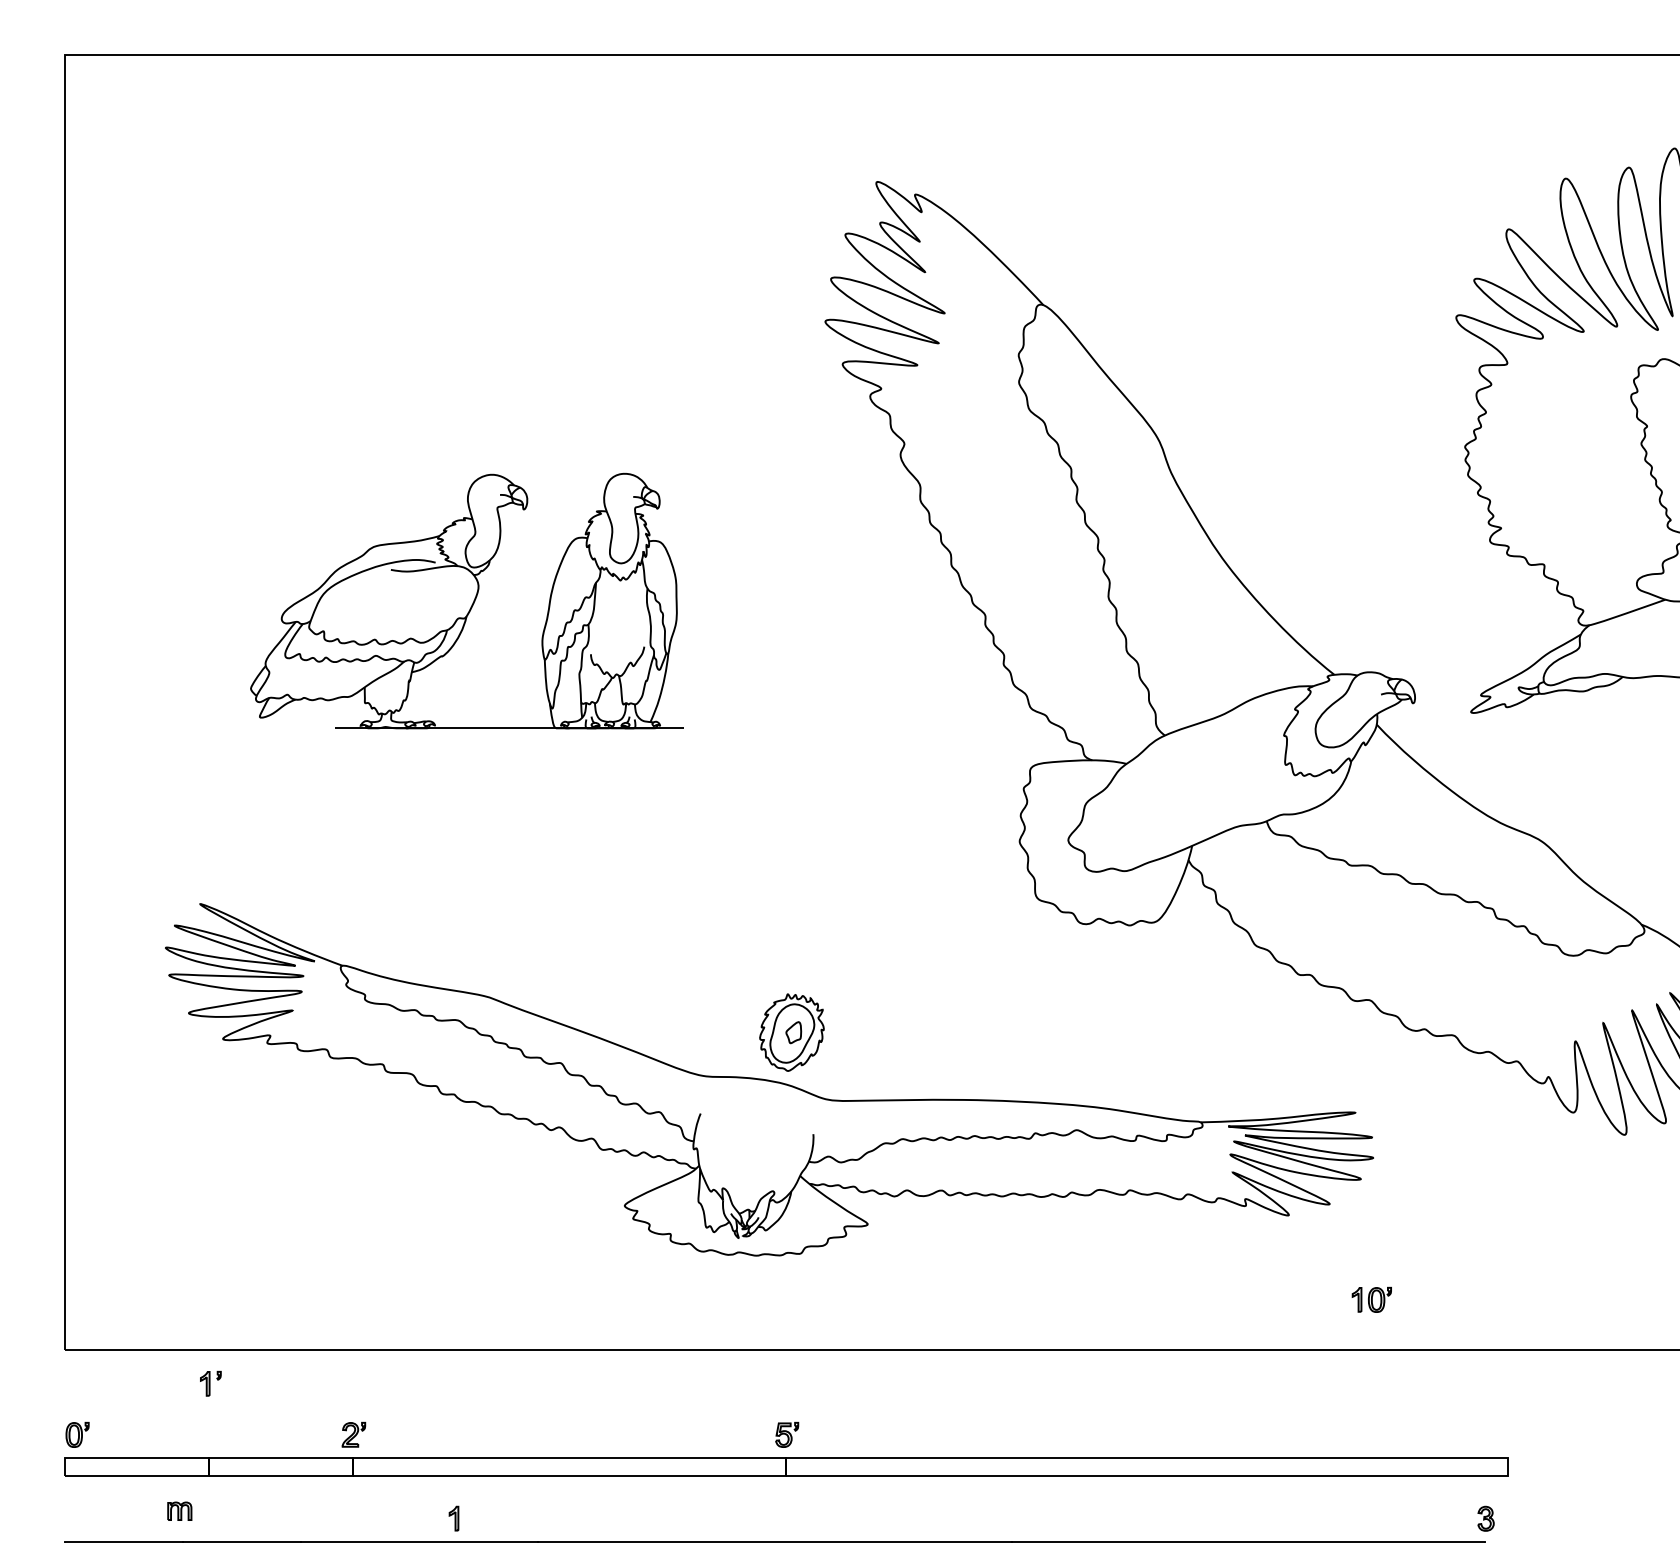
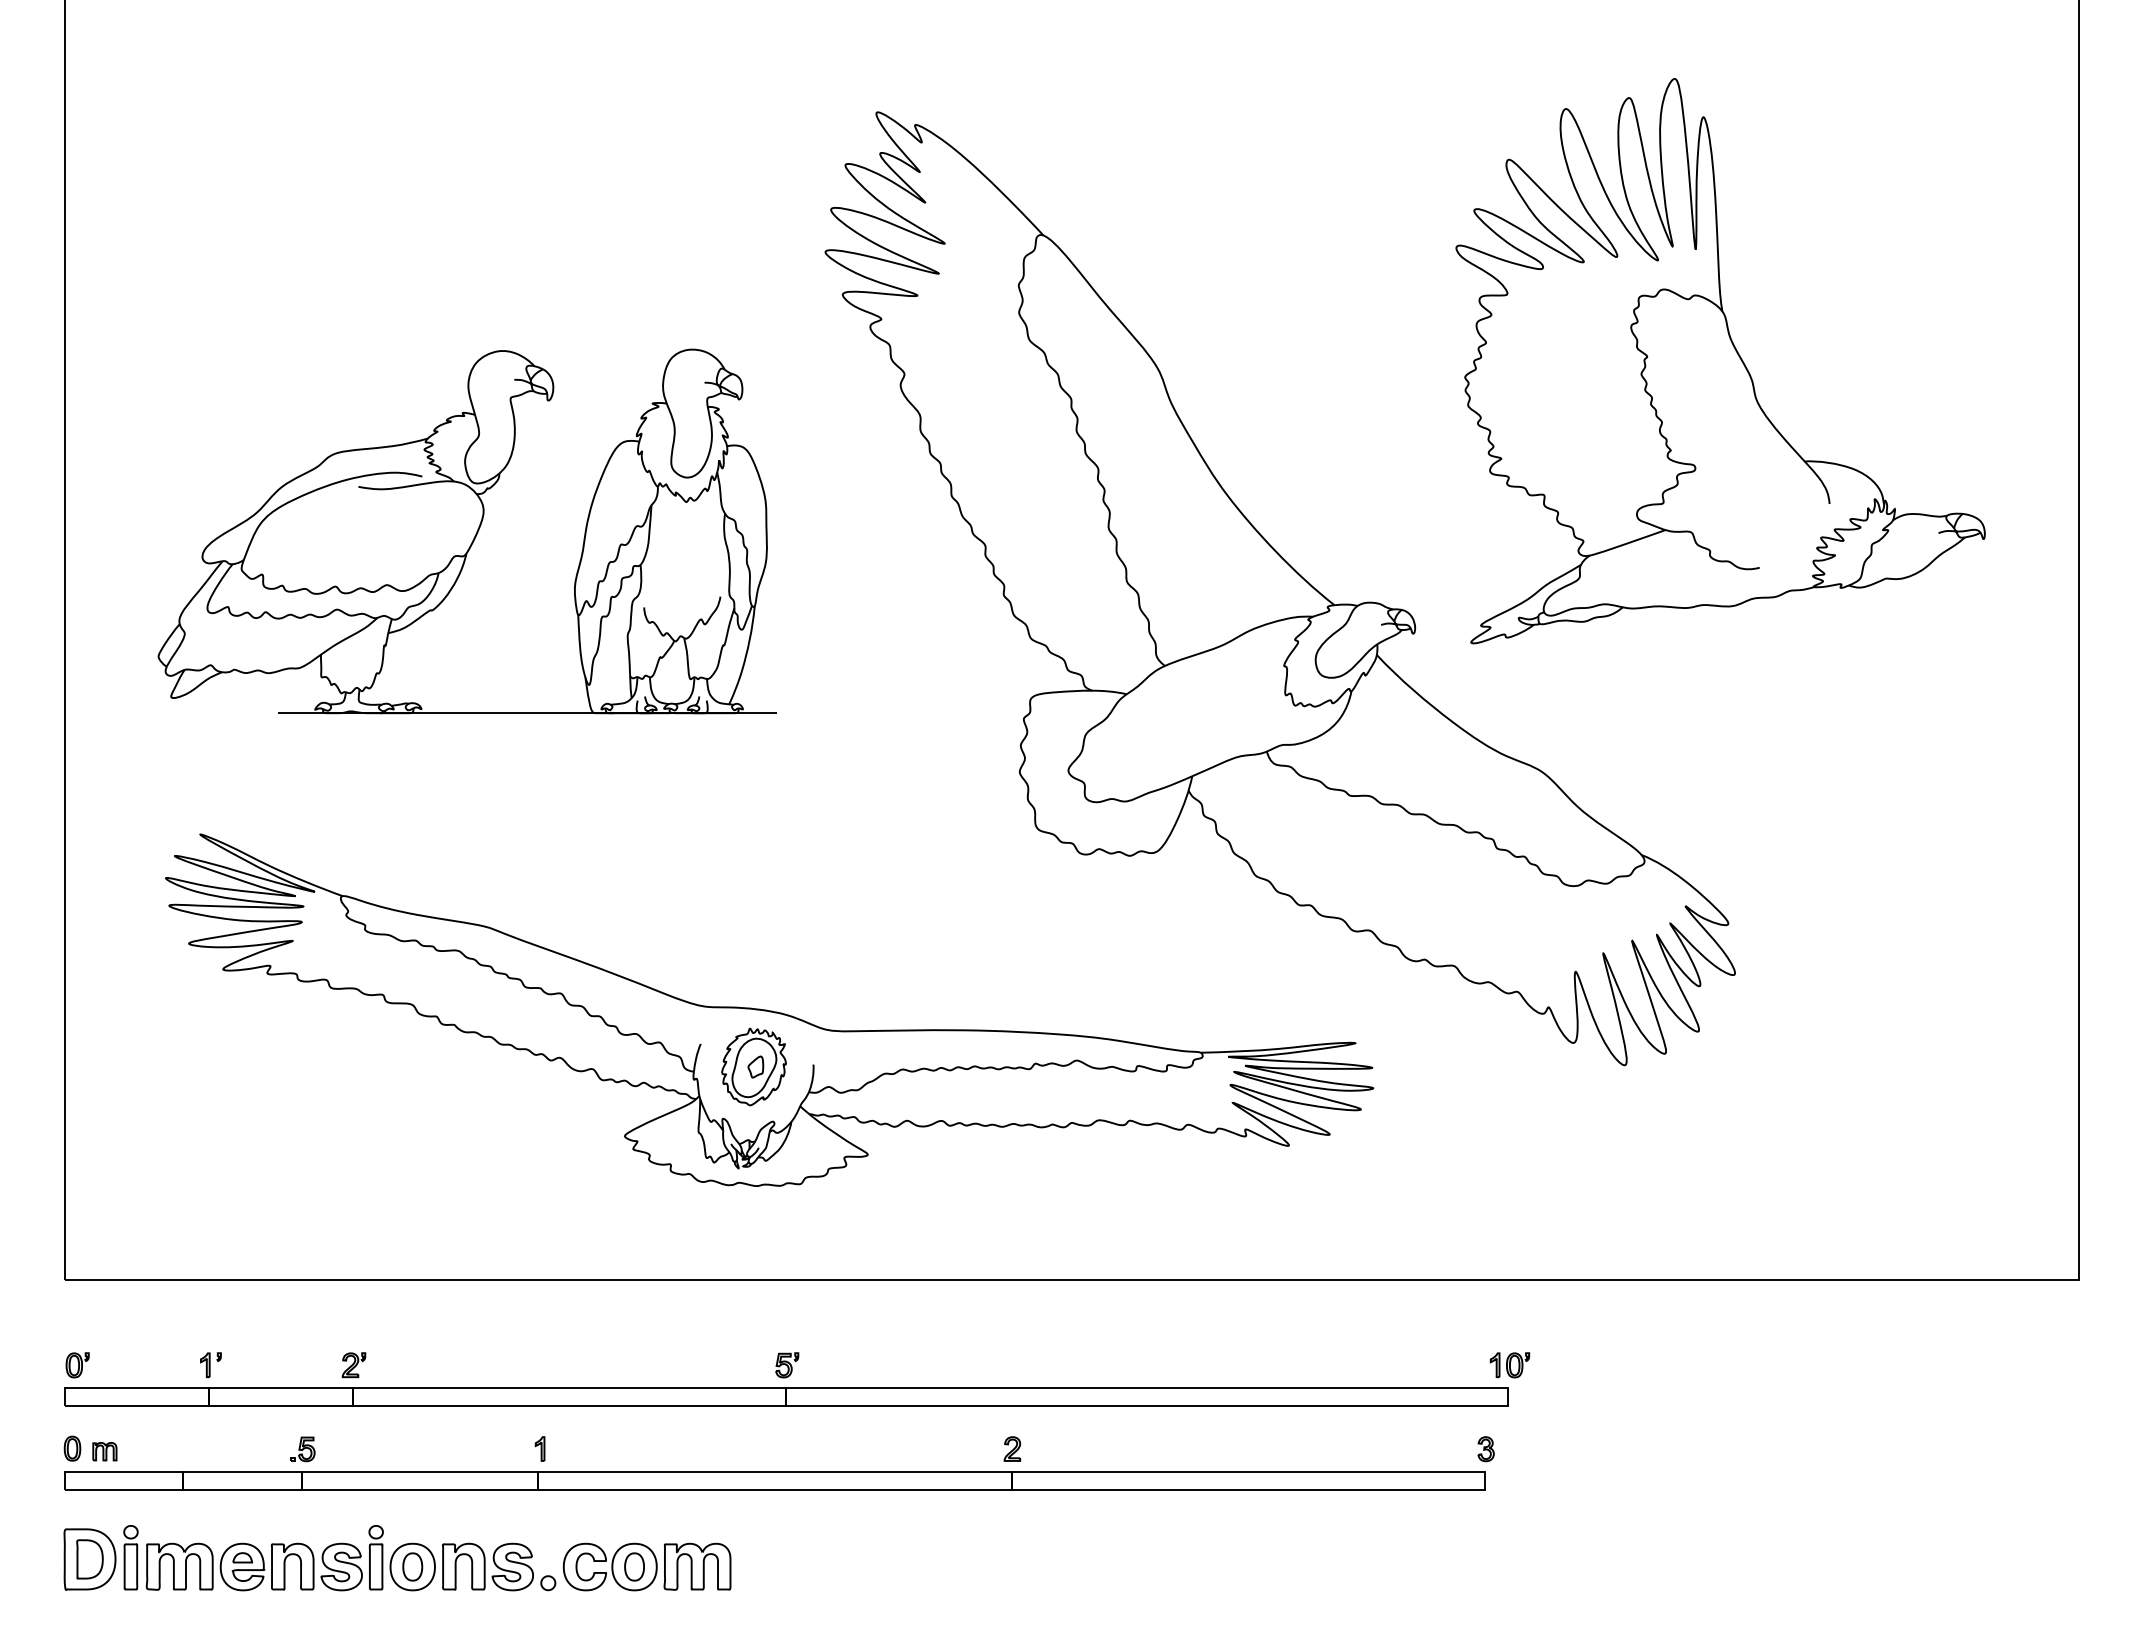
part: (466, 601) -> (466, 531), size x1.43
part: (791, 1032) -> (753, 1066), moved
part: (1371, 1300) -> (1509, 1365), moved
part: (210, 1384) -> (210, 1365), moved
part: (179, 1511) -> (104, 1451), moved
part: (72, 1518) -> (72, 1448), added
part: (453, 1518) -> (539, 1448), moved
part: (1012, 1518) -> (1012, 1448), added
part: (302, 1519) -> (302, 1449), added

